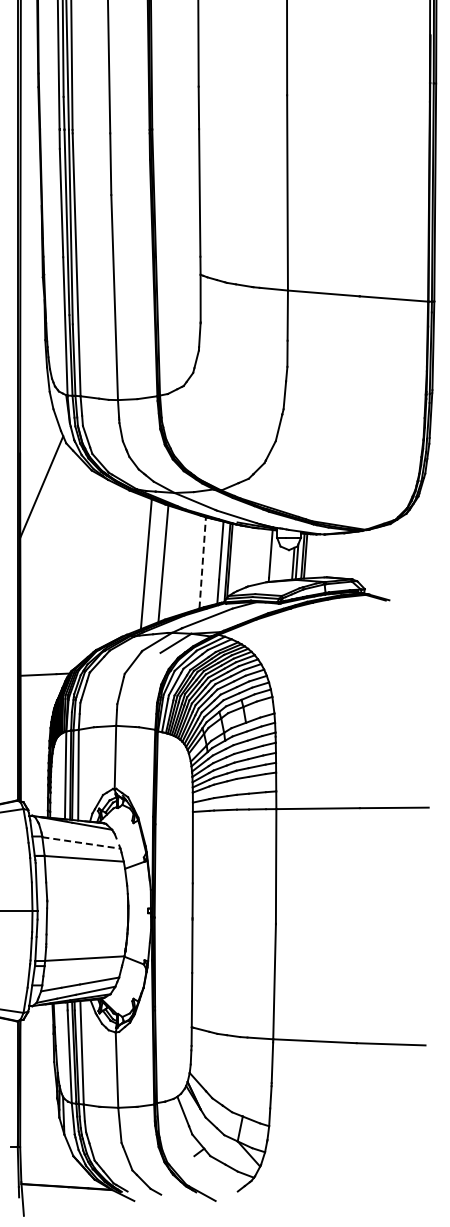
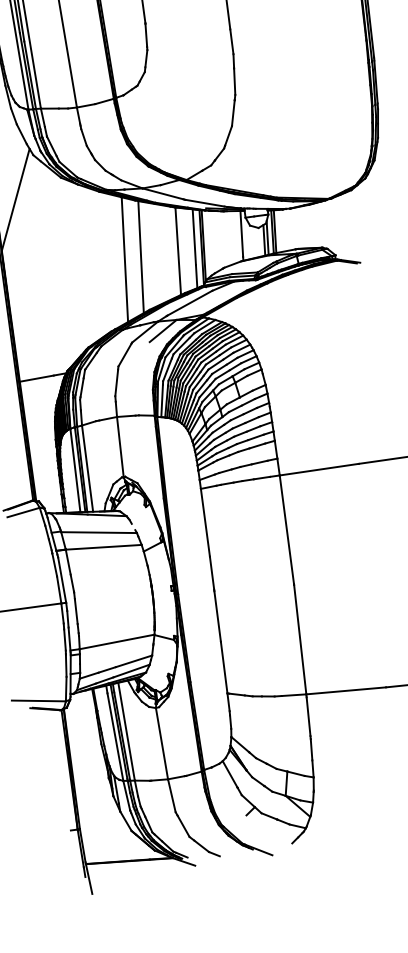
line: (202, 562) -> (177, 250), dashed -> solid
line: (81, 842) -> (99, 532), dashed -> solid

